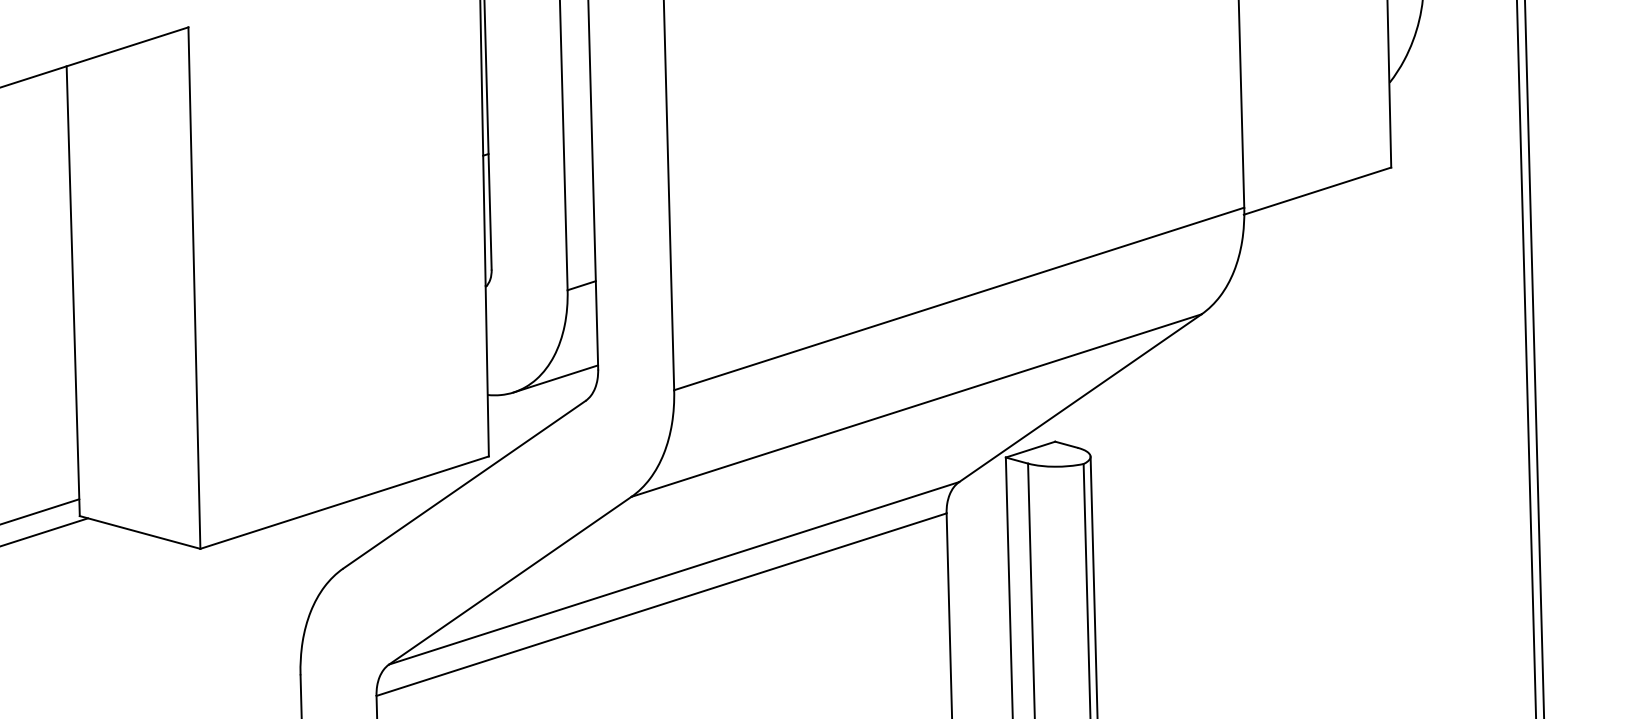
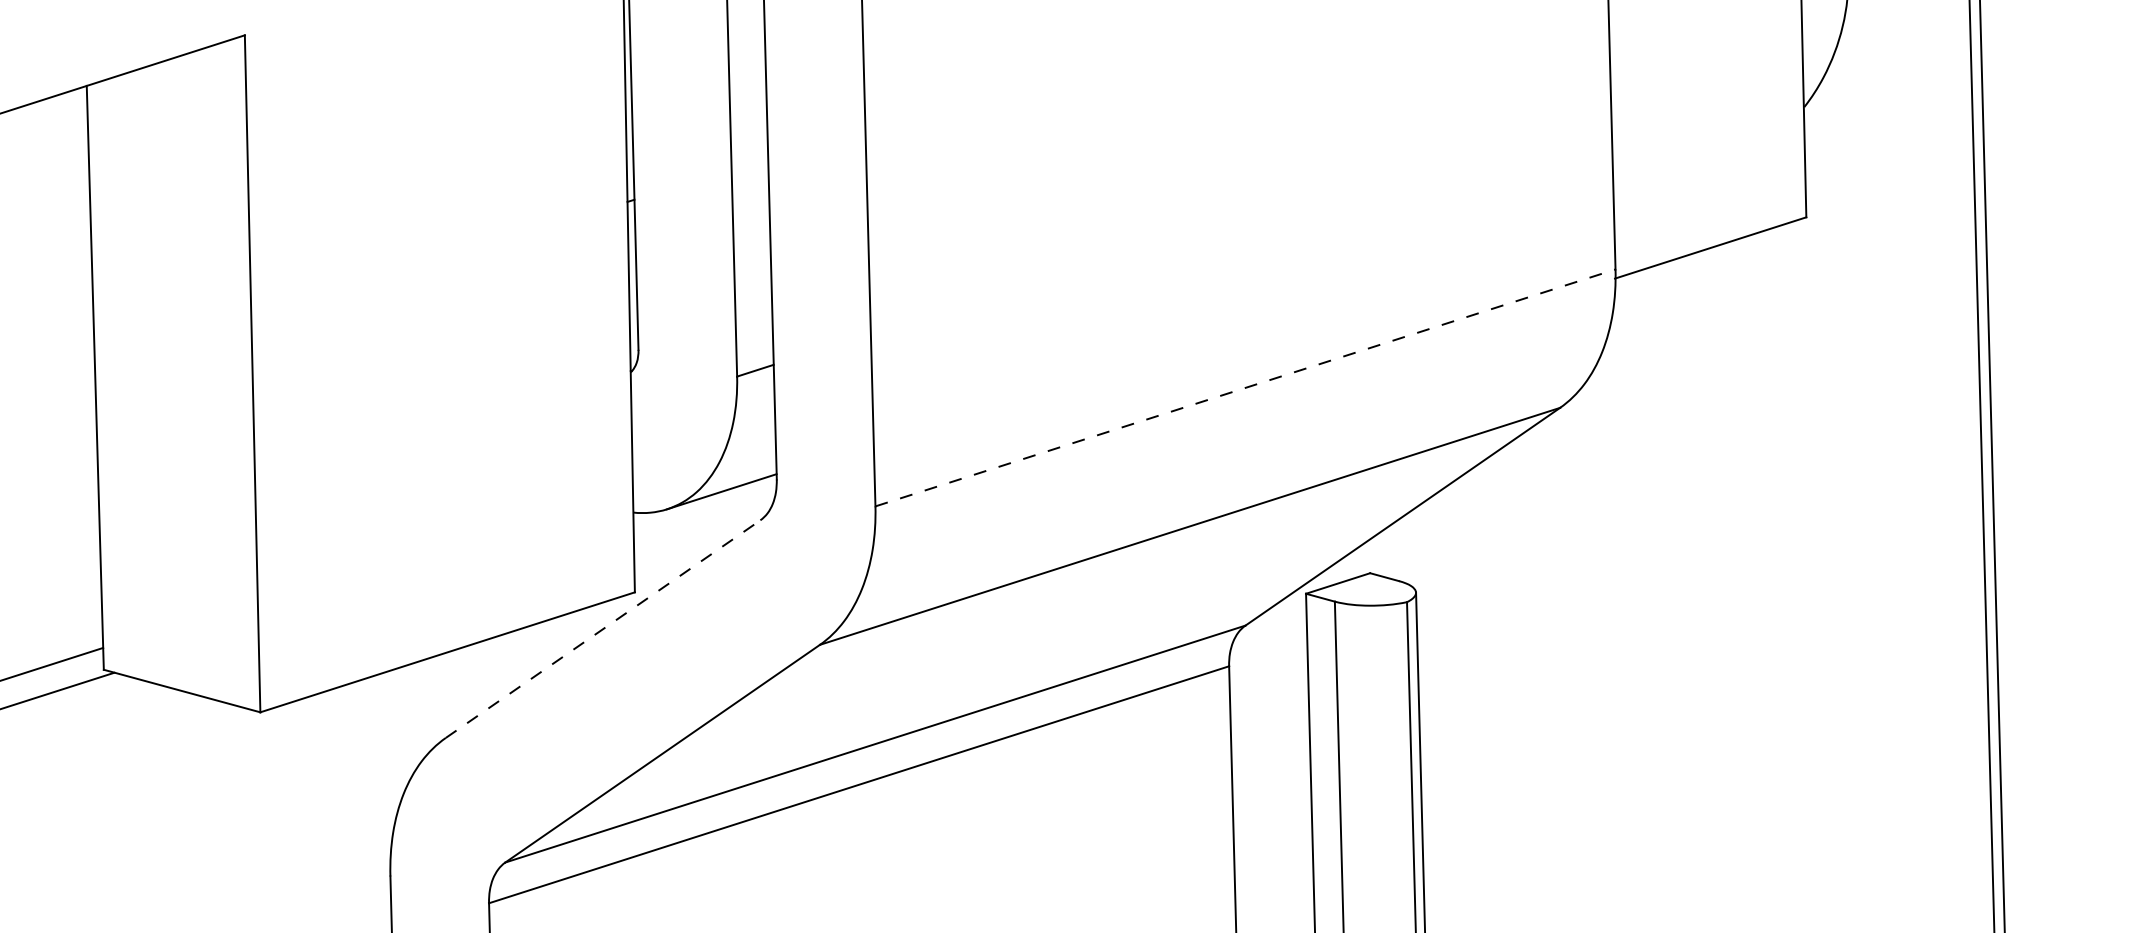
line: (959, 298) -> (1245, 387), solid -> dashed
line: (464, 484) -> (603, 628), solid -> dashed

